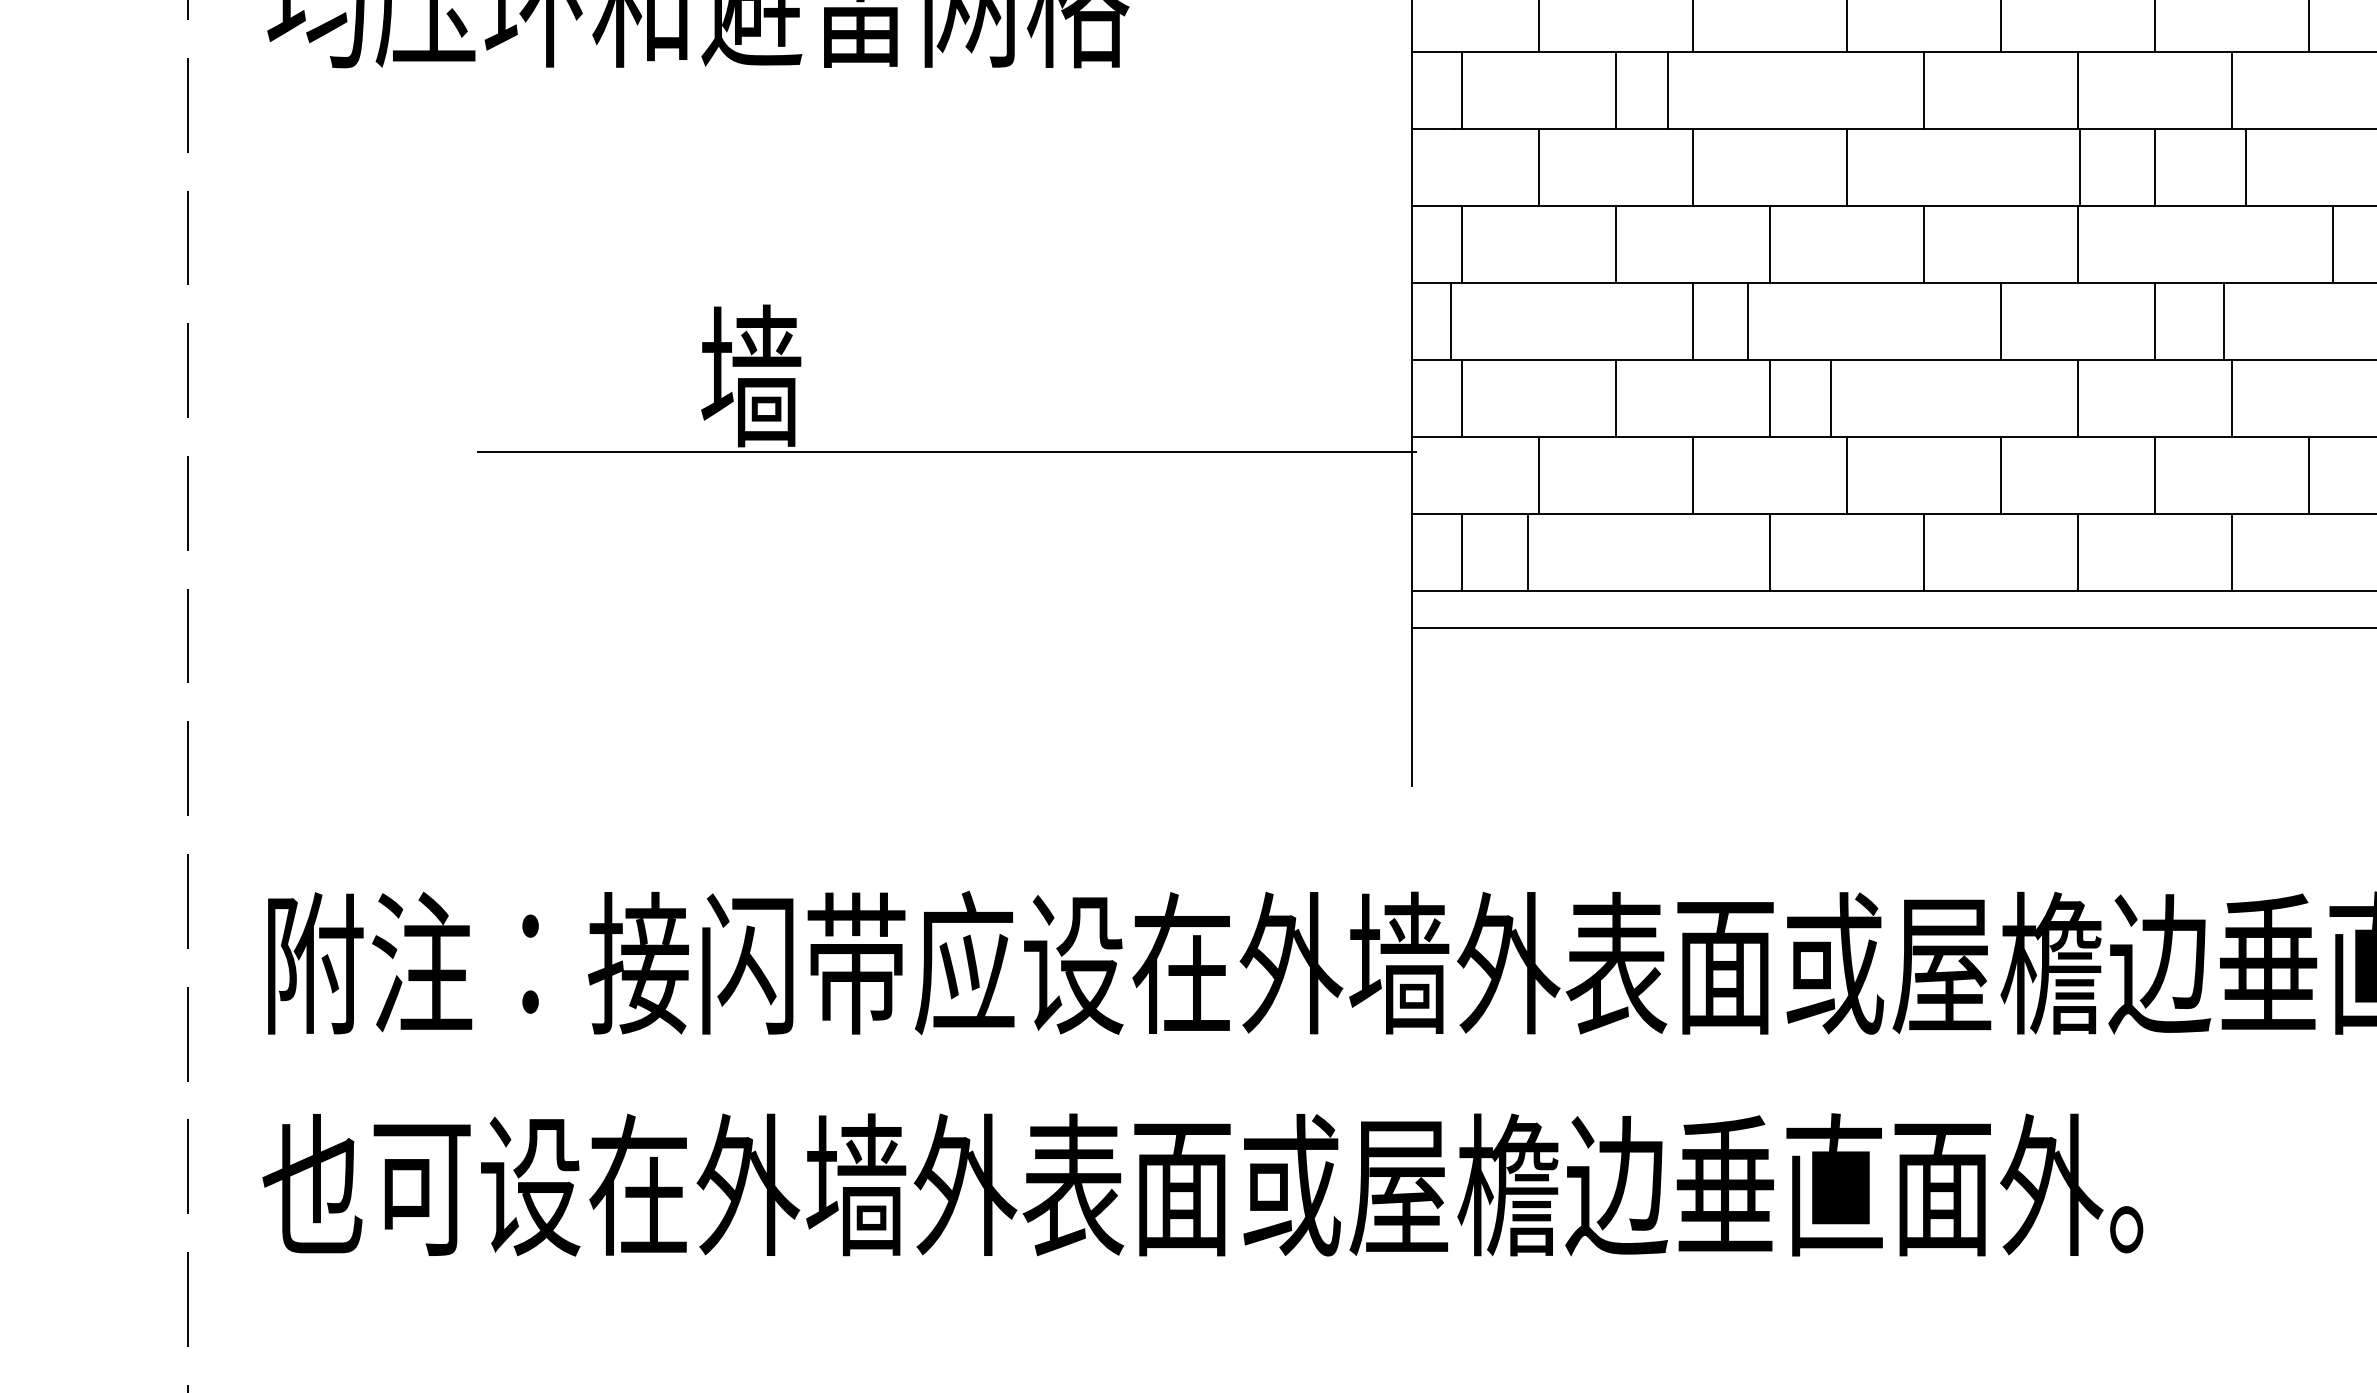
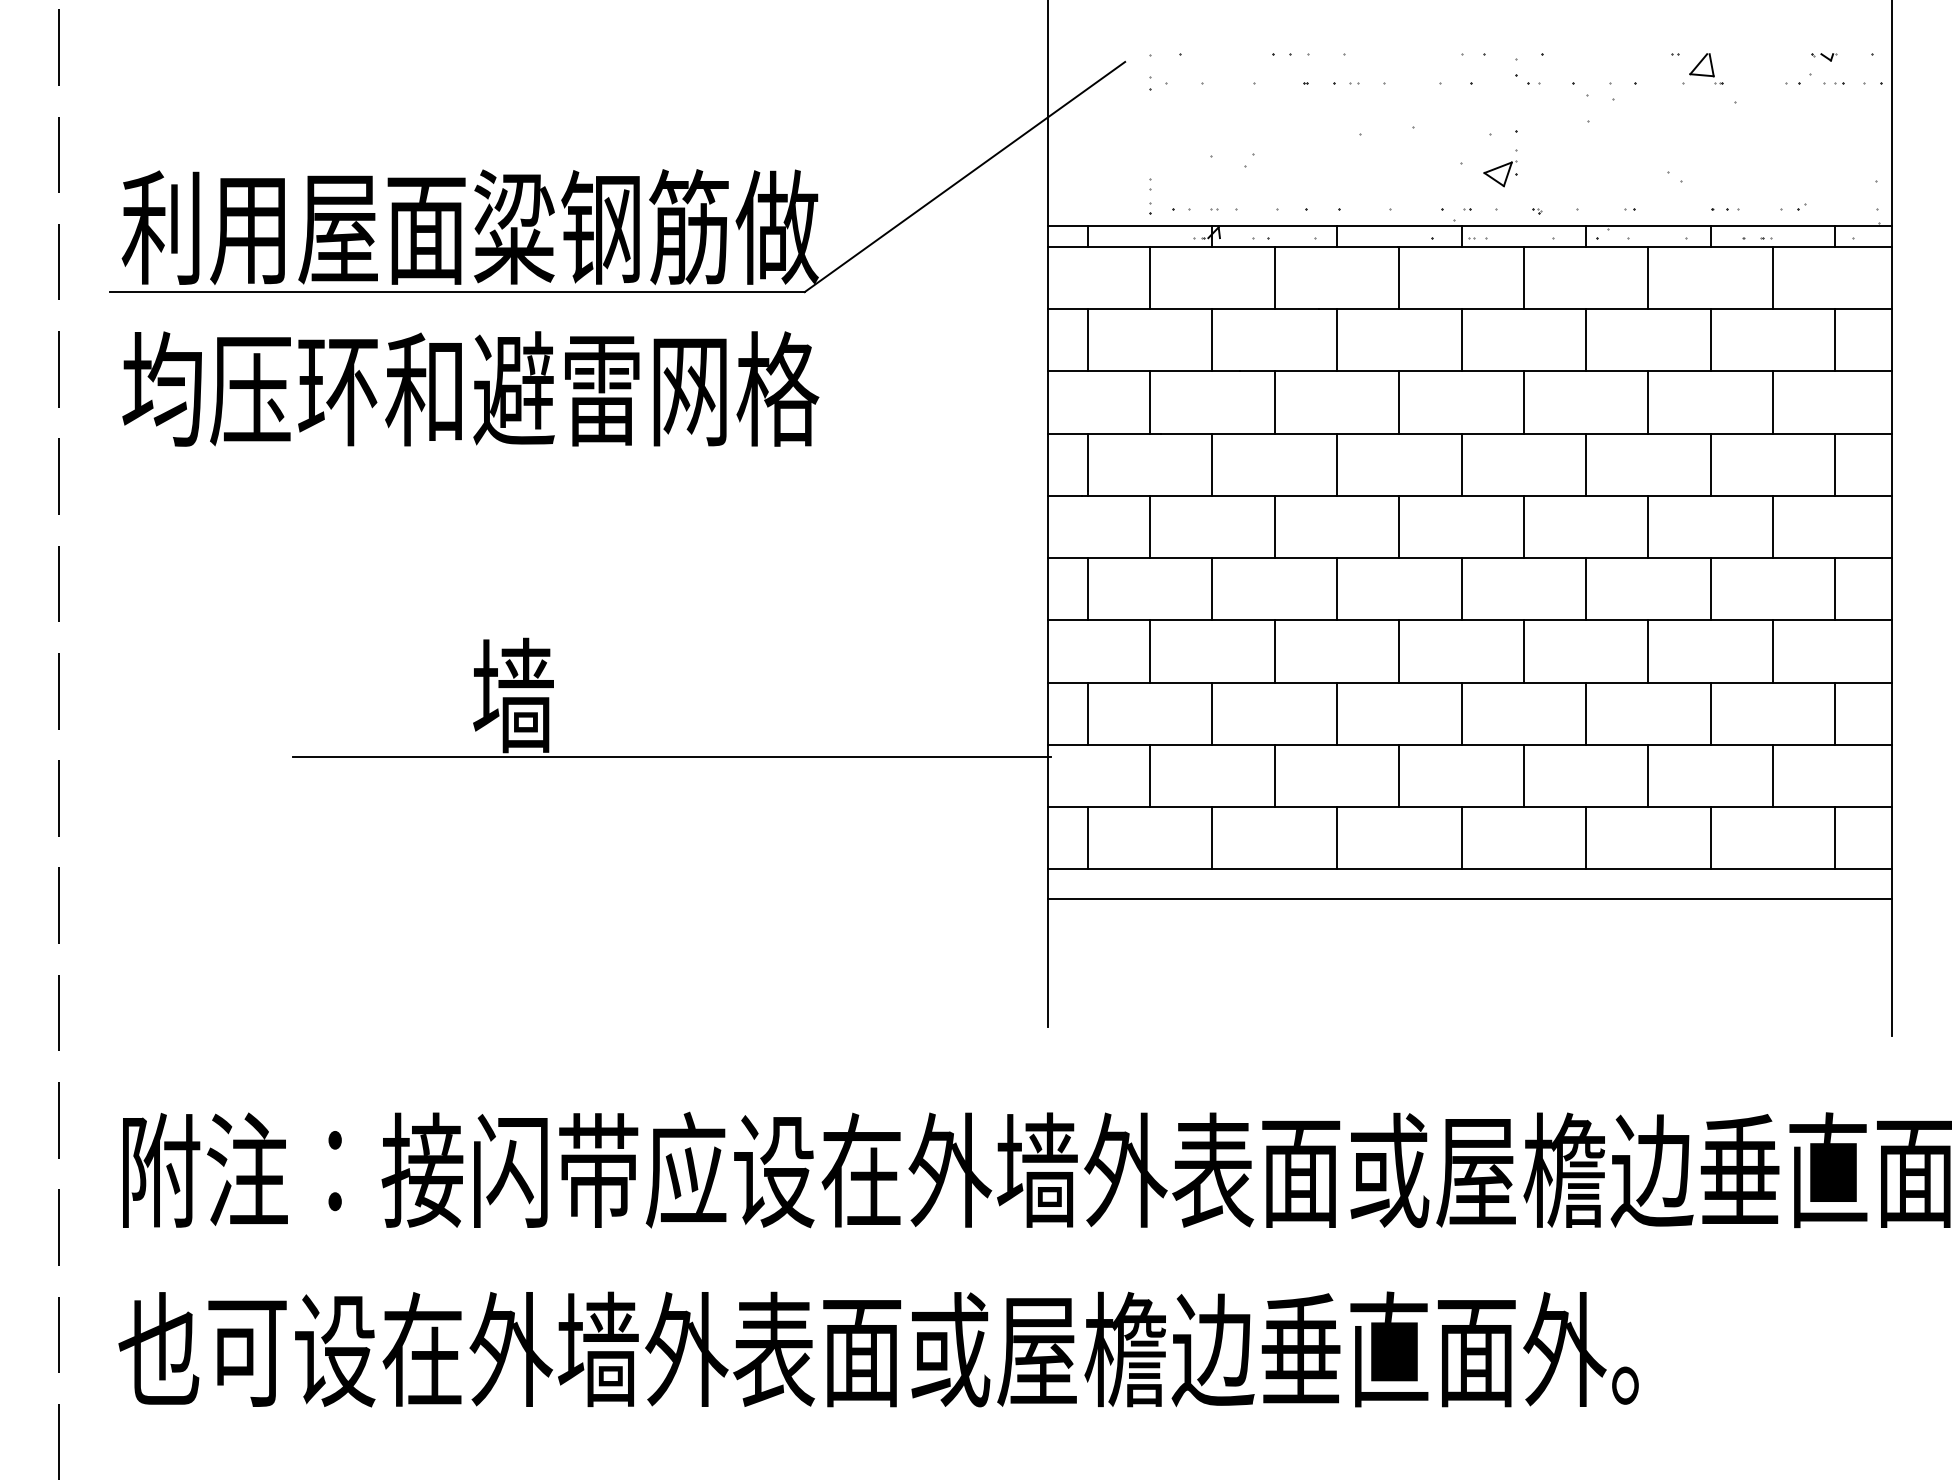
line: (1667, 90) -> (1336, 464), moved
line: (2079, 166) -> (1523, 526), moved
line: (2245, 166) -> (1772, 526), moved
line: (2333, 244) -> (1710, 589), moved
line: (1451, 321) -> (1150, 651), moved
line: (1748, 321) -> (1399, 651), moved
line: (2223, 321) -> (1772, 651), moved
line: (1831, 398) -> (1461, 713), moved
line: (1528, 552) -> (1212, 838), moved

